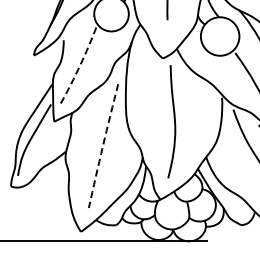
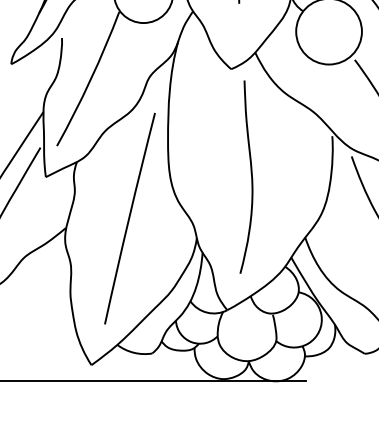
arc: (80, 64) -> (90, 79), dashed -> solid
arc: (103, 145) -> (129, 217), dashed -> solid

